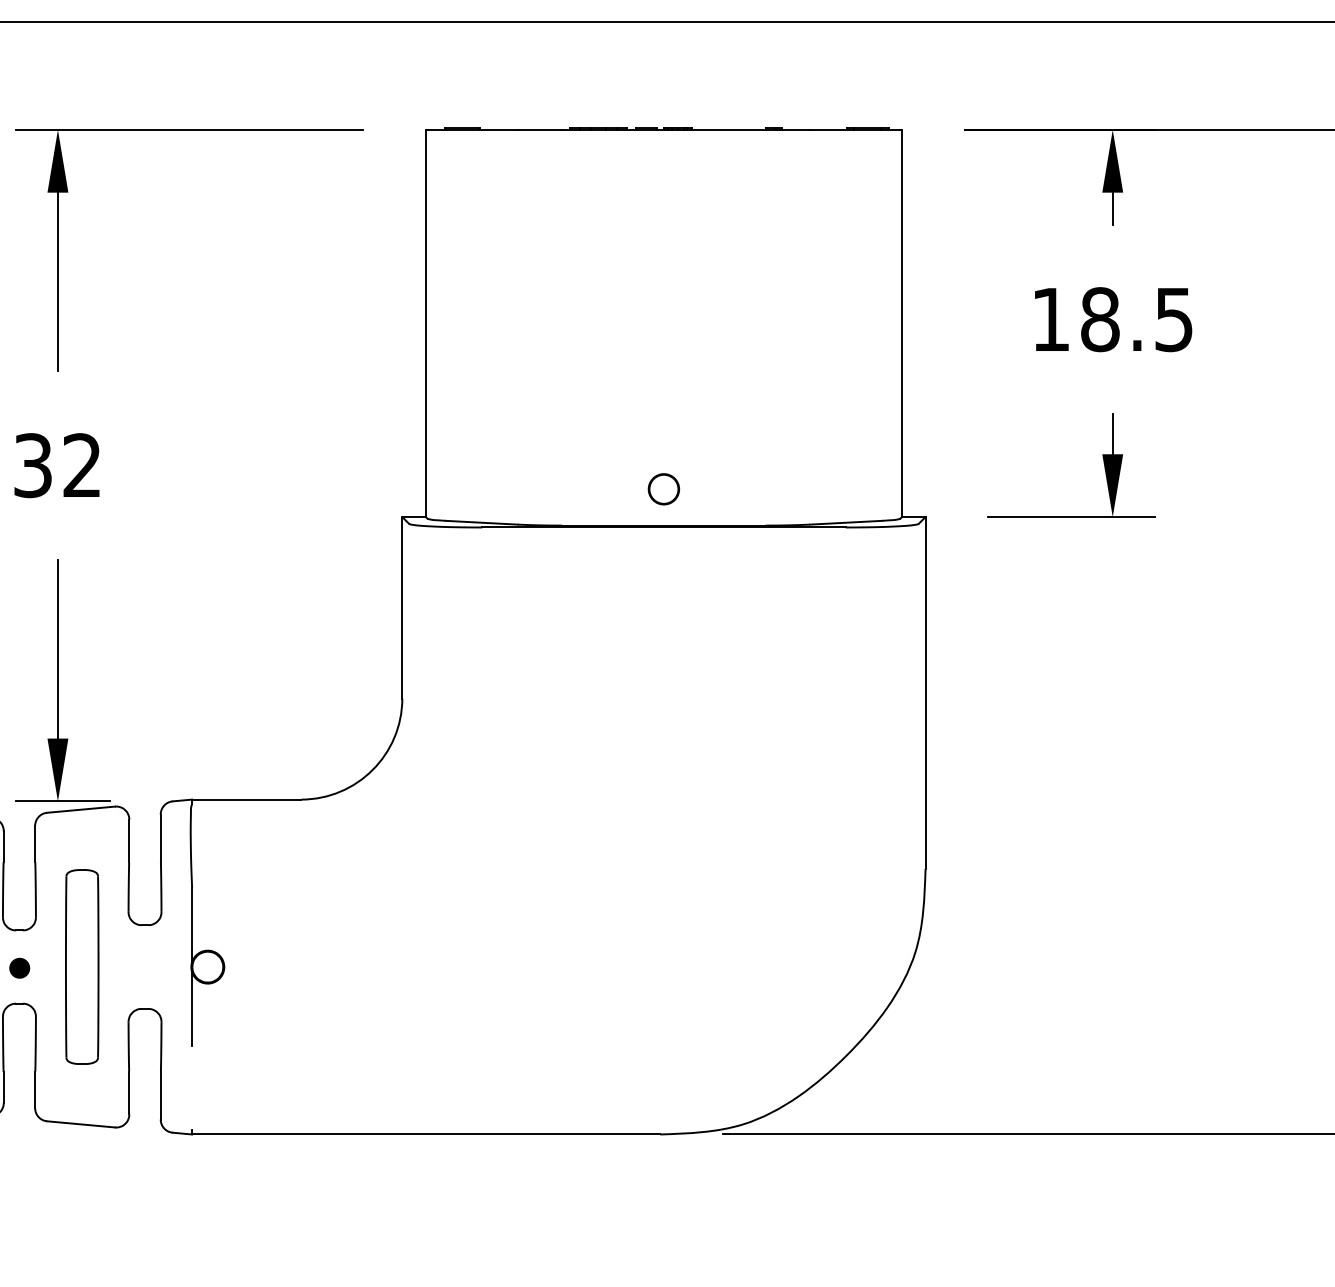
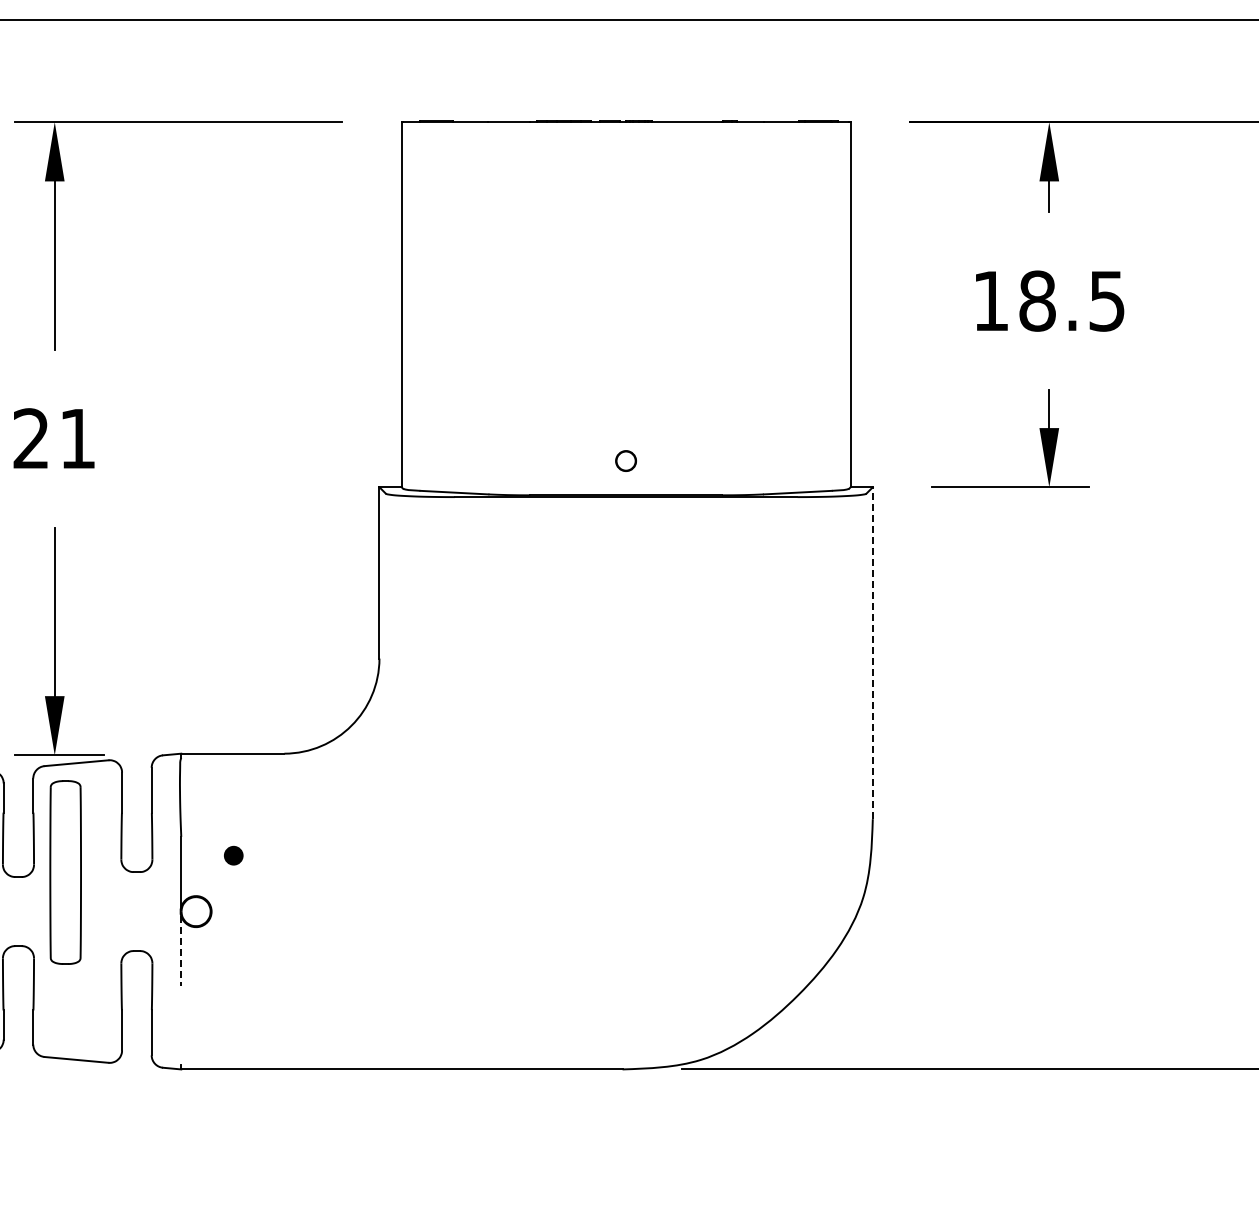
text: (56, 465) -> (53, 438), 32 -> 21
part: (663, 488) -> (625, 460), size x0.7
line: (925, 693) -> (872, 653), solid -> dashed
part: (82, 966) -> (65, 872), moved
part: (19, 968) -> (233, 855), moved
line: (192, 1009) -> (181, 951), solid -> dashed

